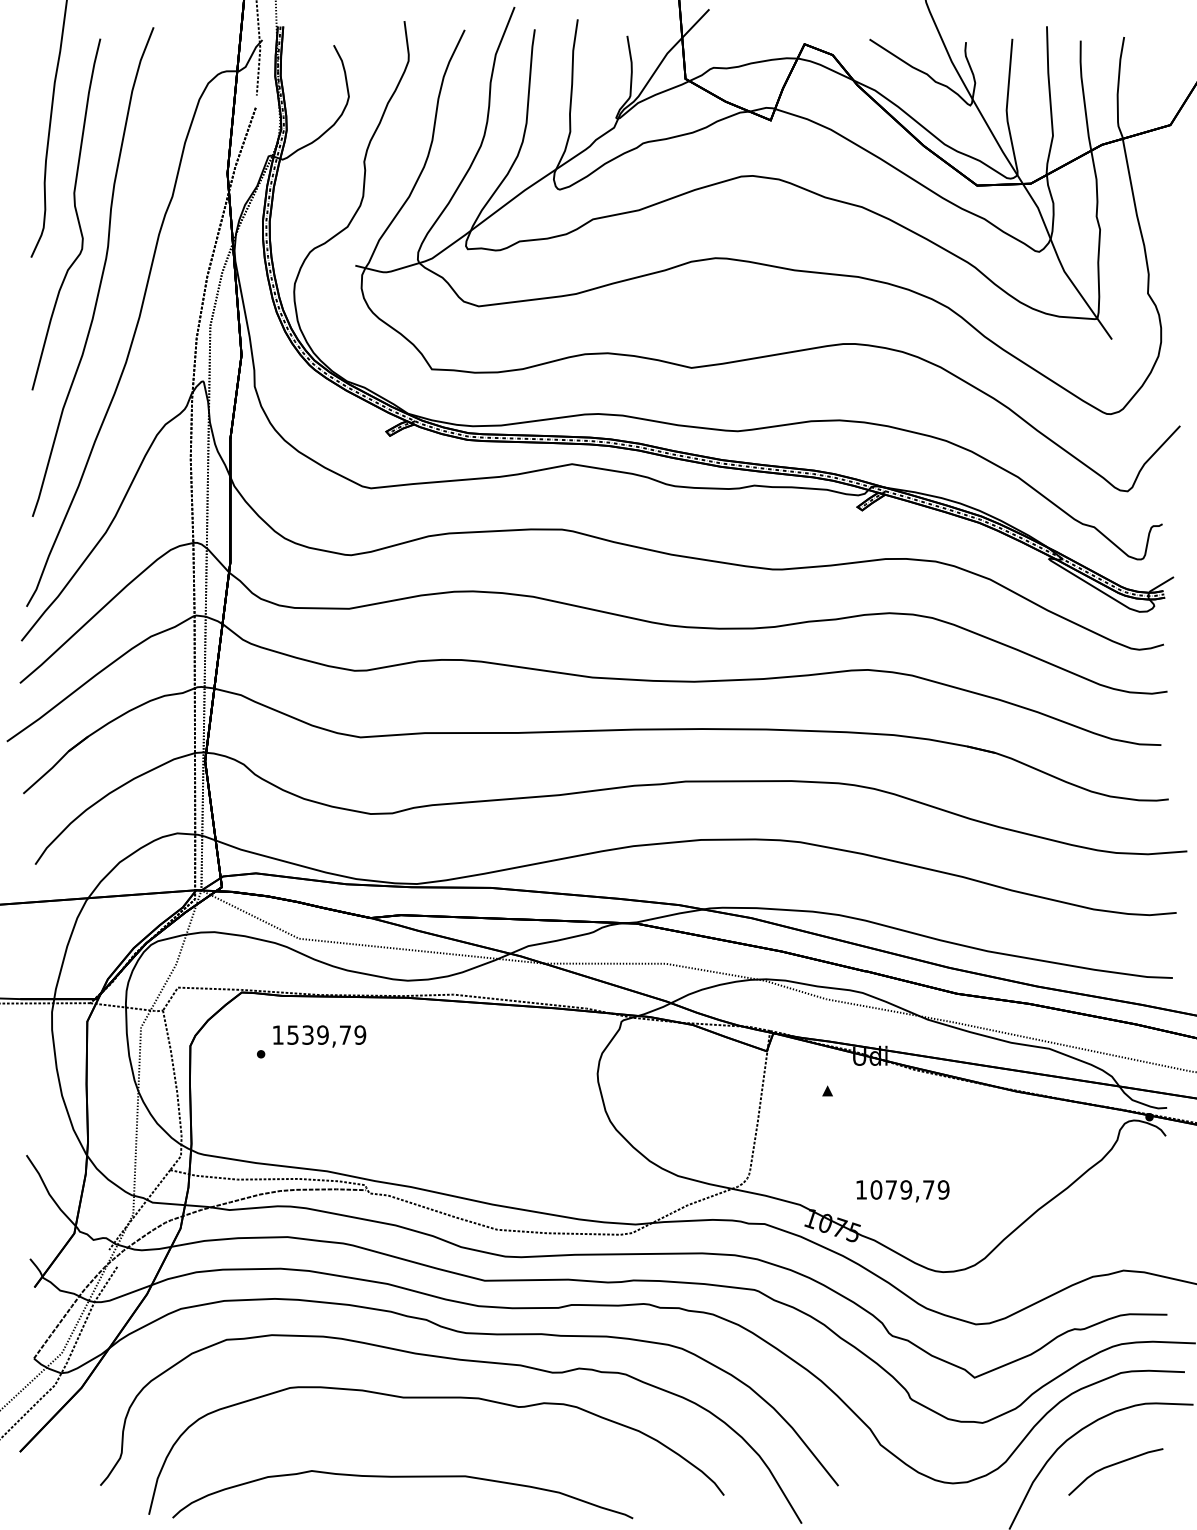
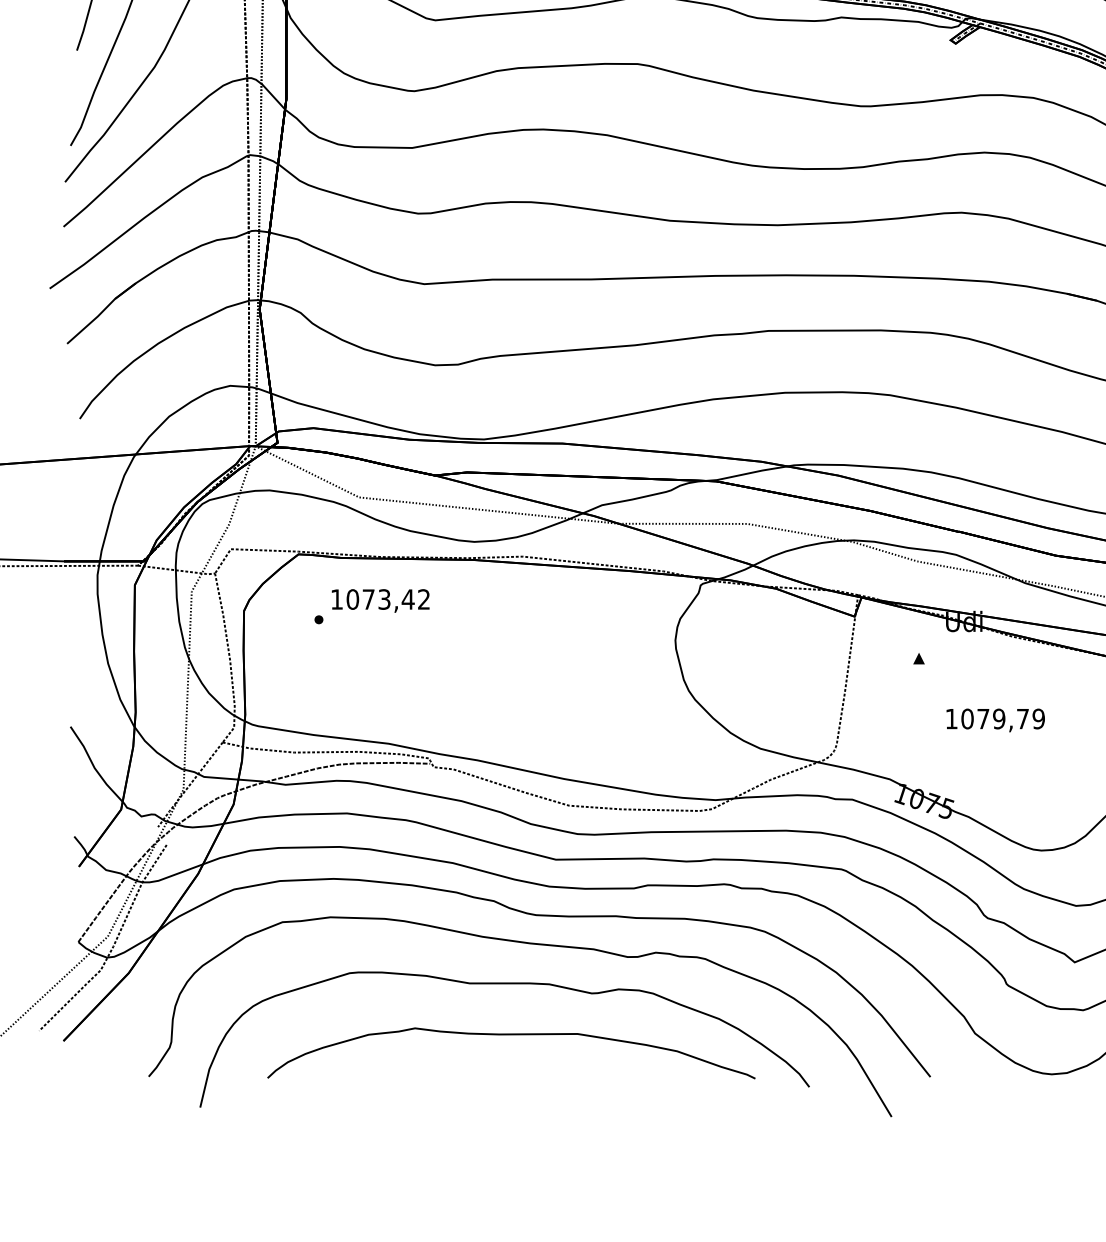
text: (326, 1034) -> (388, 598), 1539,79 -> 1073,42
text: (902, 1191) -> (995, 720), moved
curve: (402, 1477) -> (511, 1035), moved

